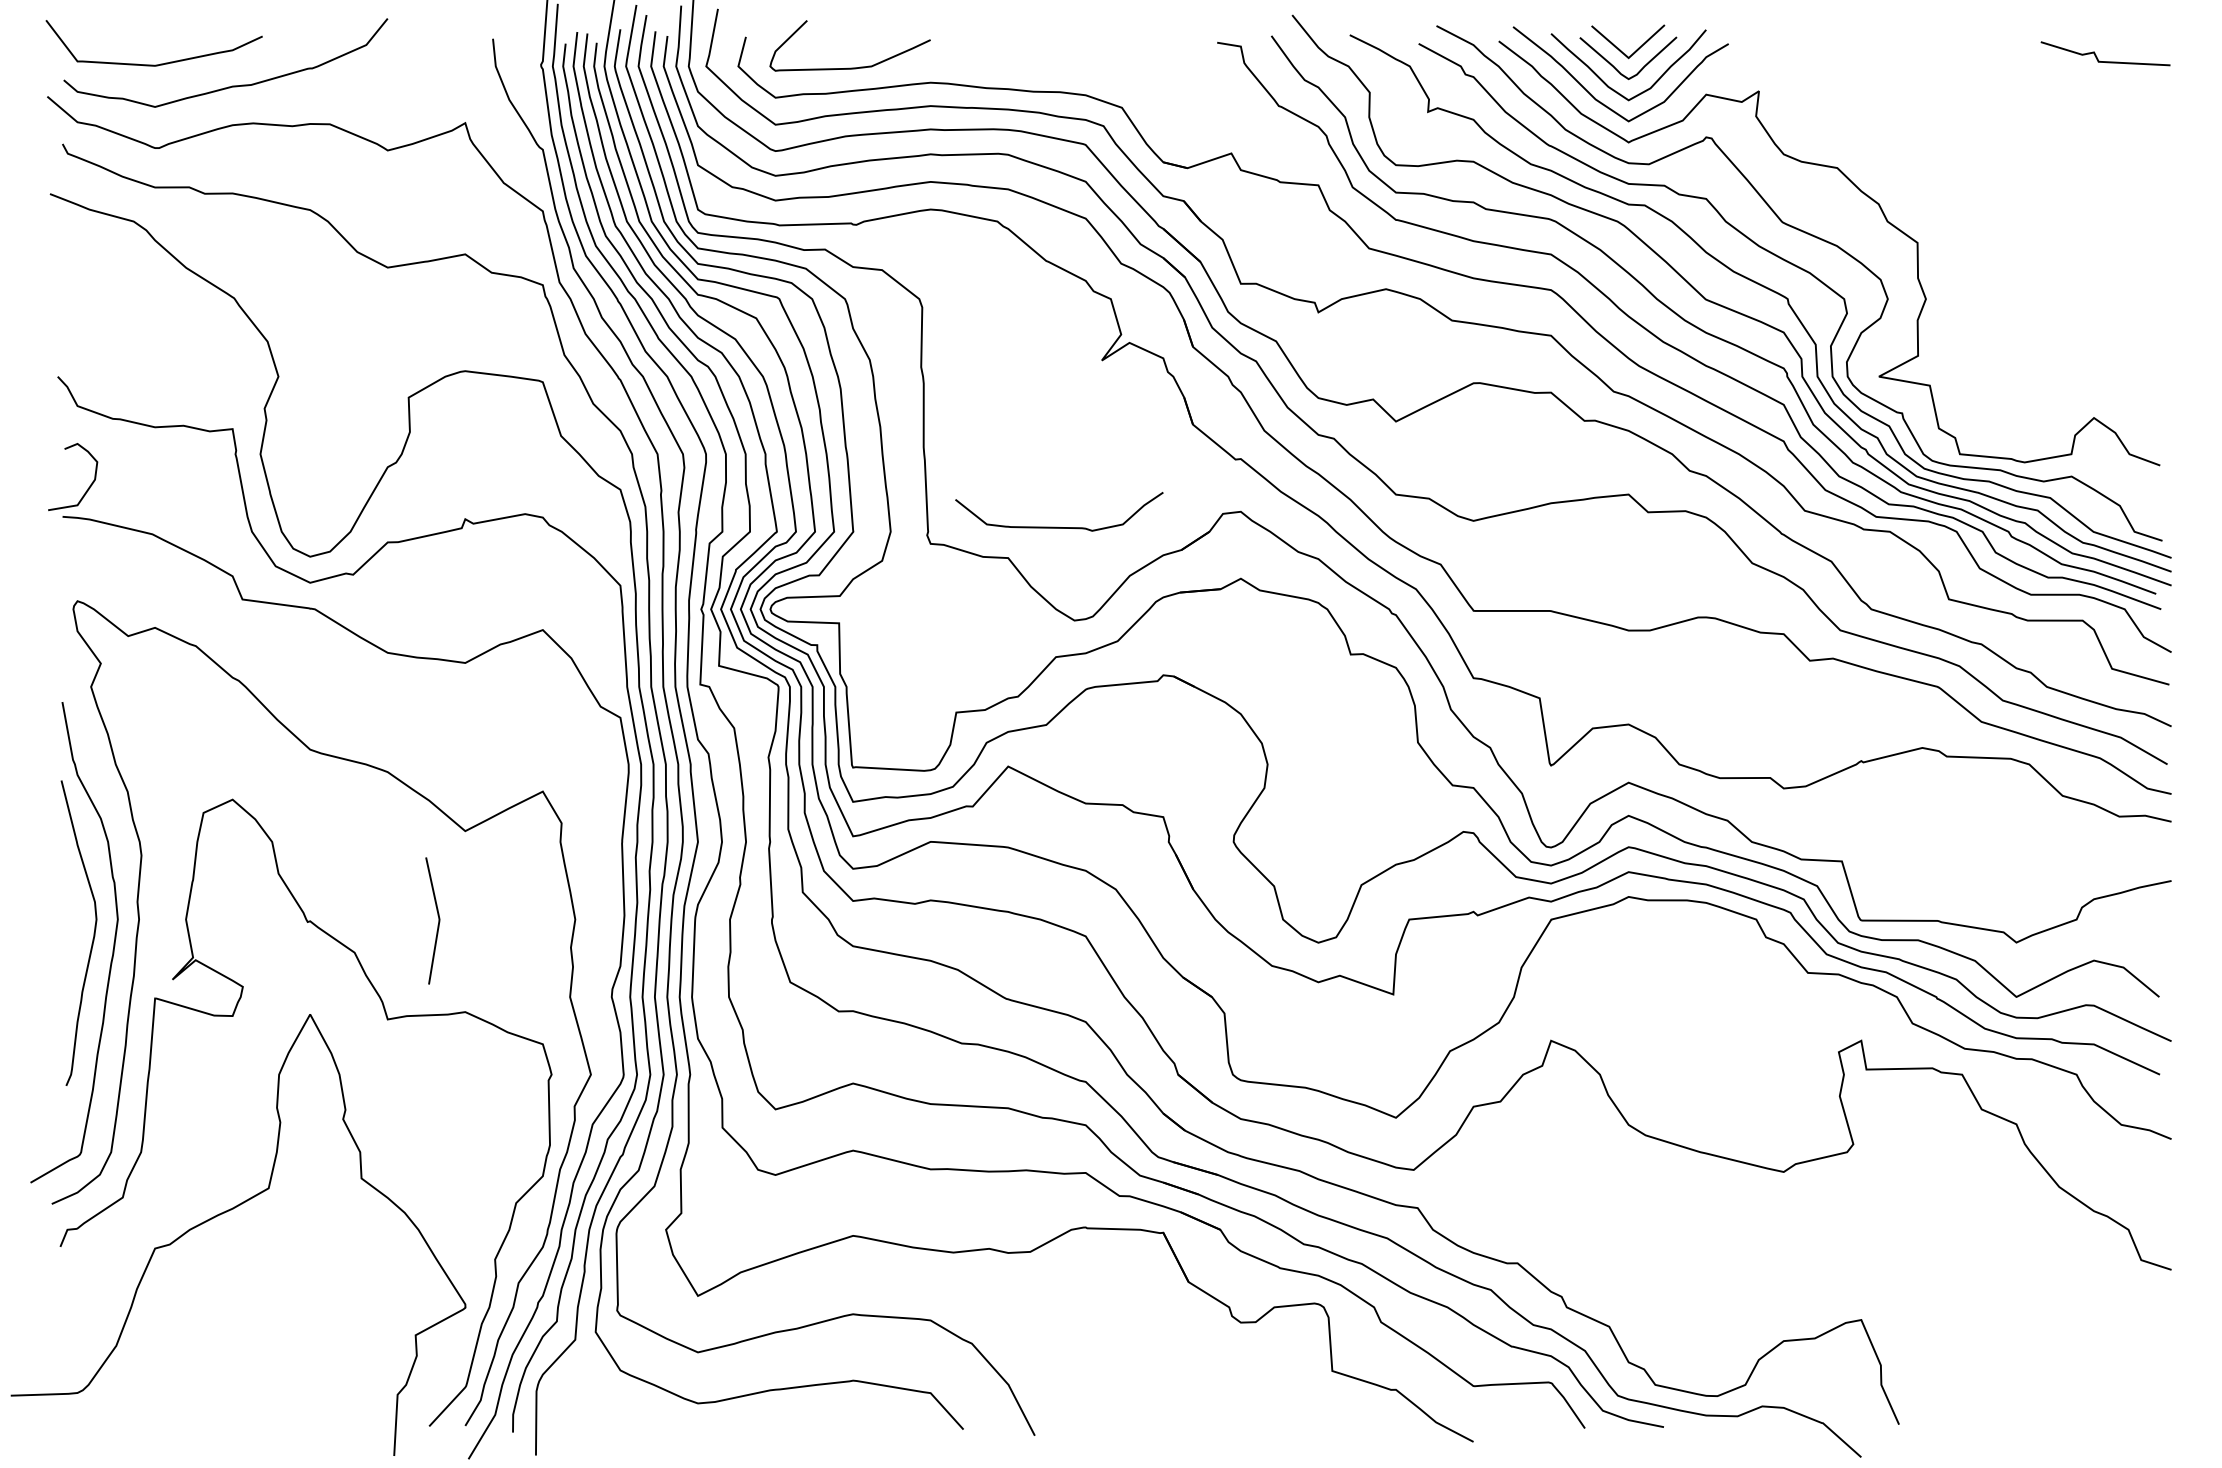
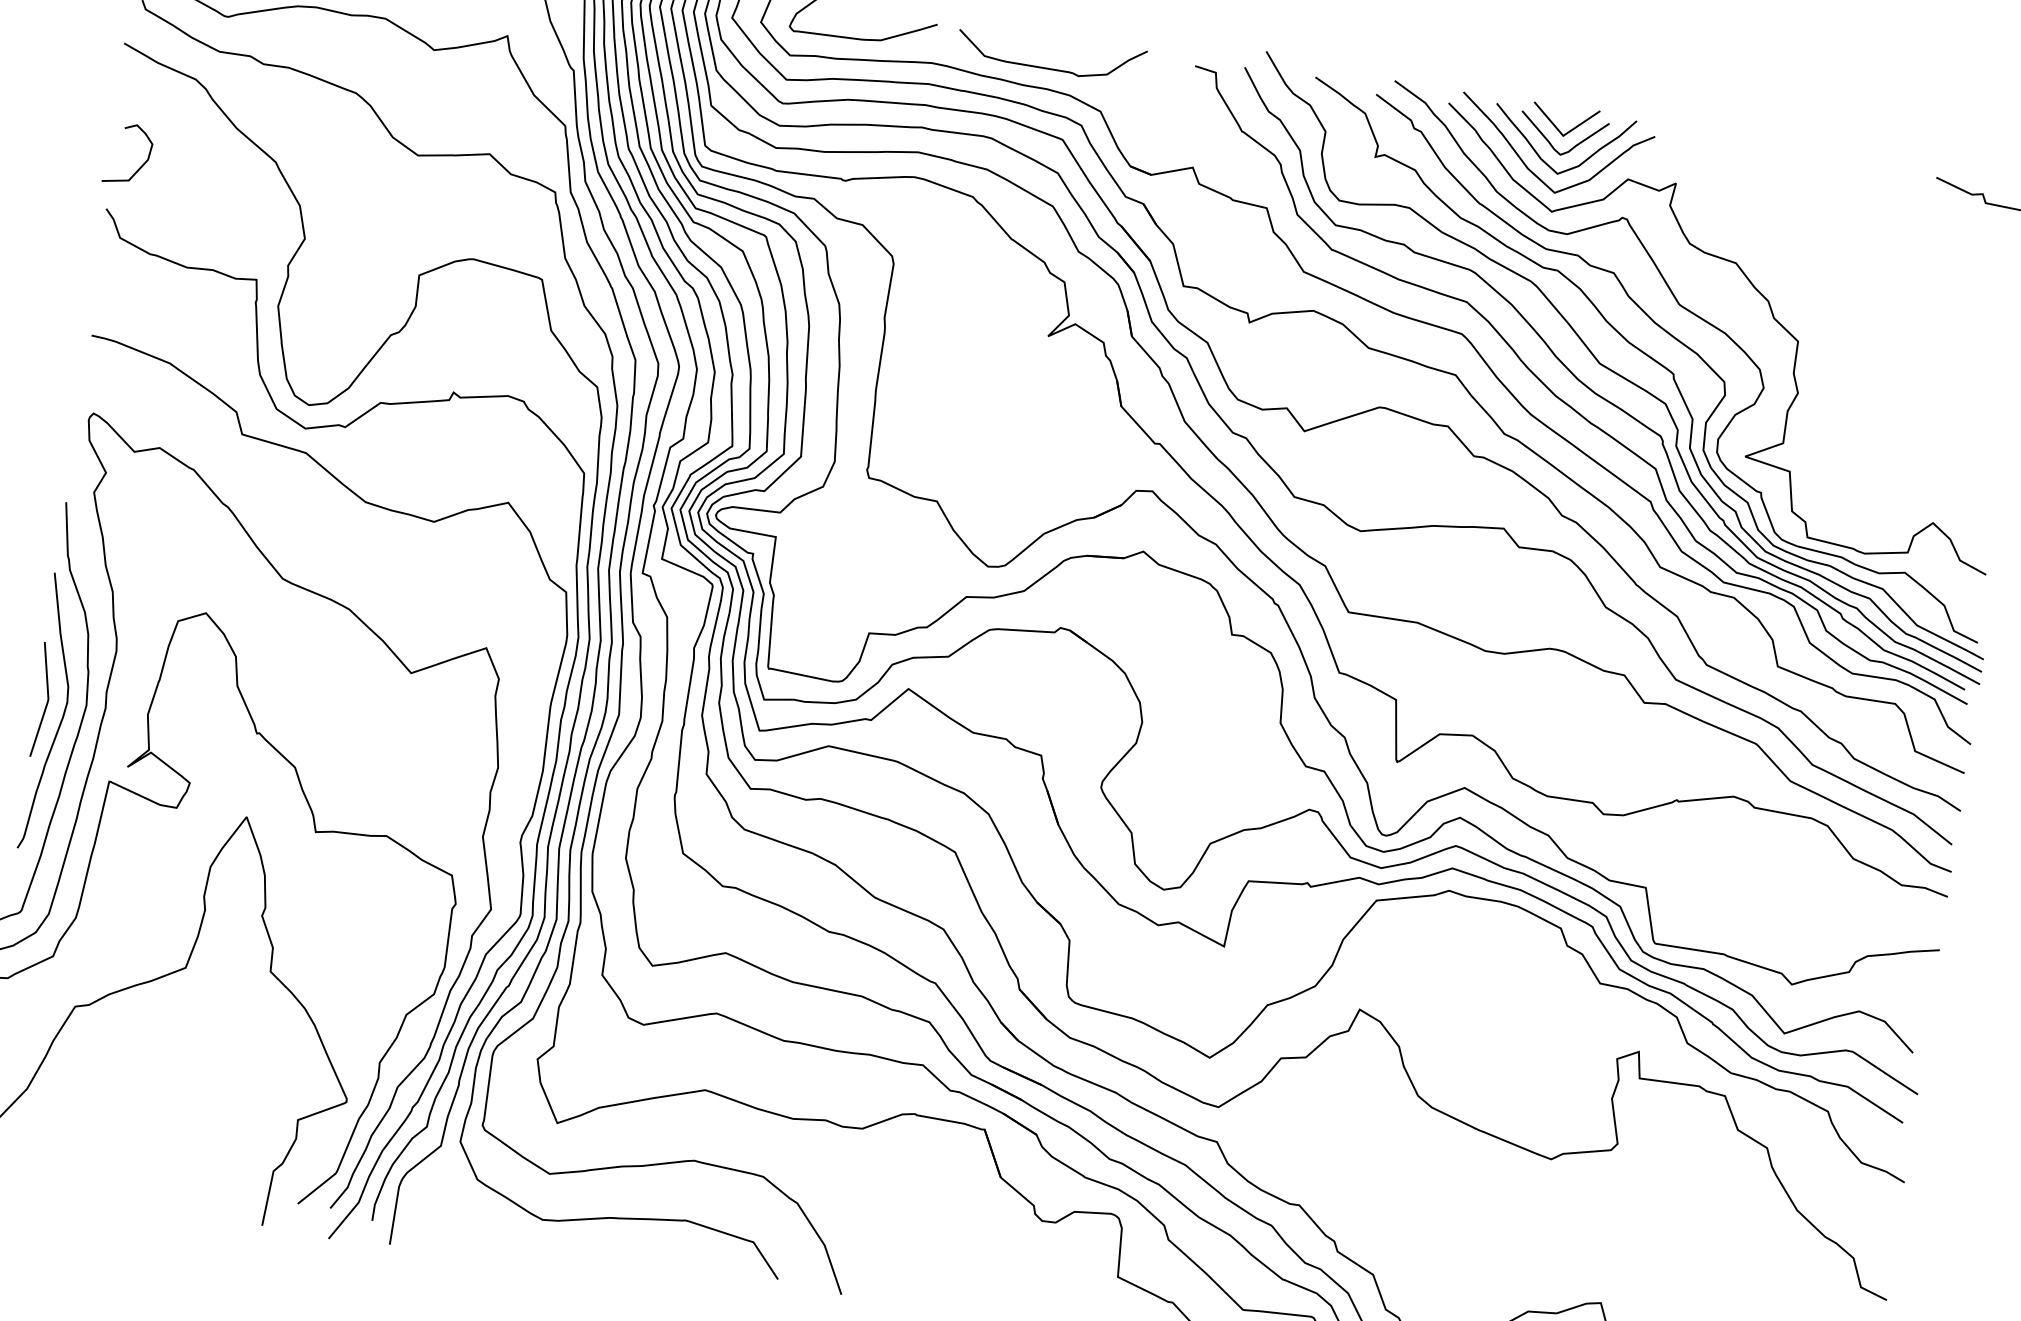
curve: (89, 485) -> (142, 164), moved
curve: (1057, 526) -> (1047, 67), moved
line: (438, 920) -> (47, 700), moved

